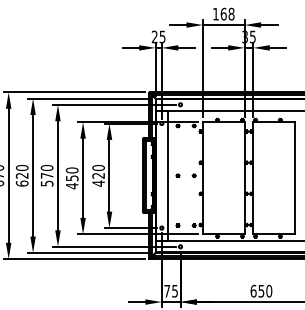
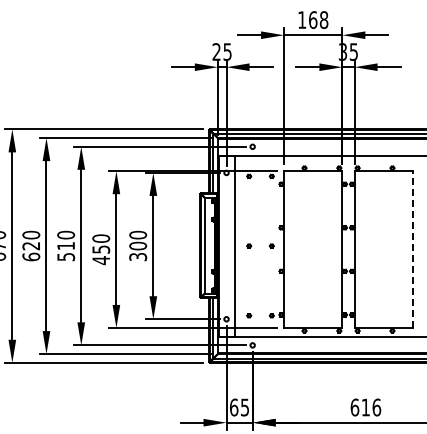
text: (46, 176) -> (65, 246), 570 -> 510
line: (294, 178) -> (412, 249), solid -> dashed
text: (98, 179) -> (138, 251), 420 -> 300
text: (167, 291) -> (234, 407), 75 -> 65
text: (265, 291) -> (371, 407), 650 -> 616

